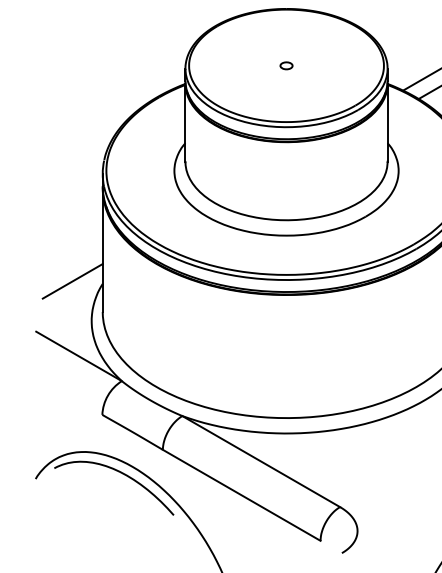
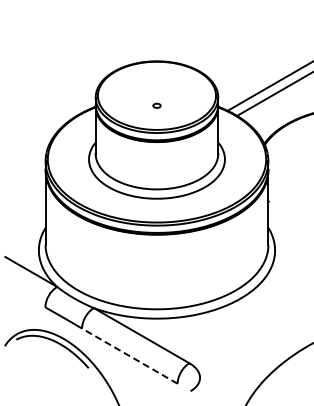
part: (285, 65) -> (156, 105), moved
line: (72, 279) -> (27, 225), removed
line: (241, 494) -> (129, 355), solid -> dashed

